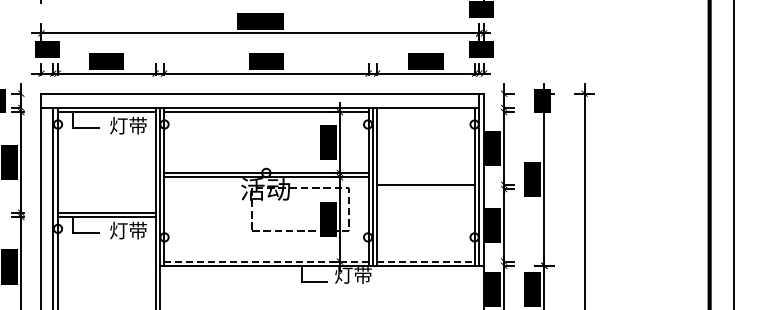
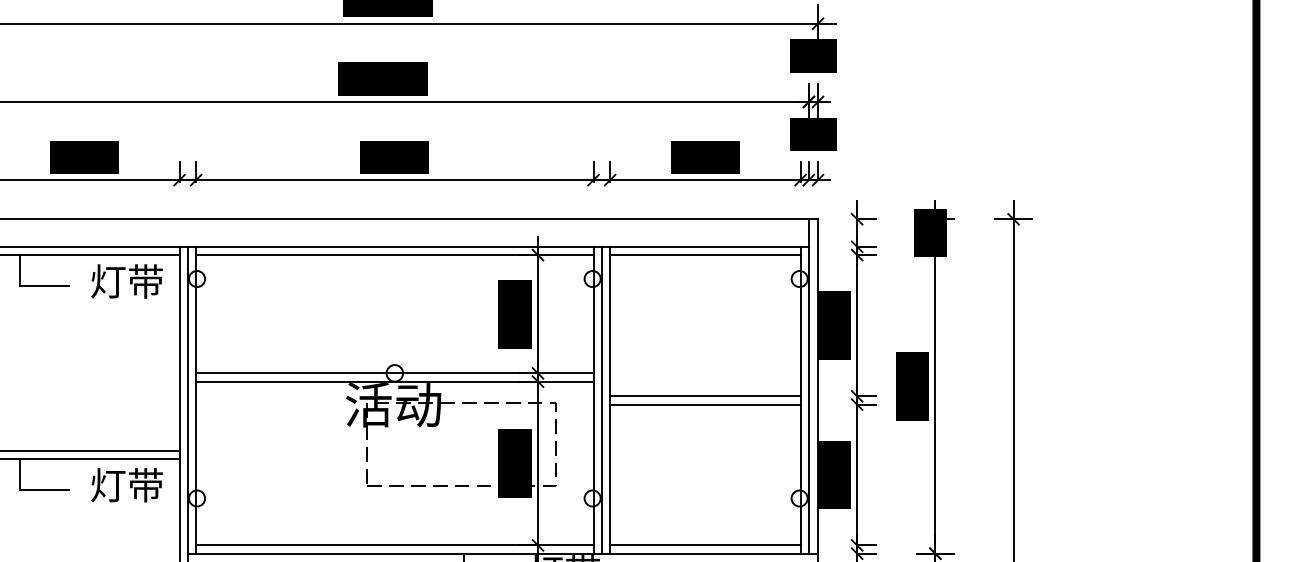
line: (426, 112) -> (706, 255), added
line: (426, 189) -> (706, 405), added
line: (266, 261) -> (395, 545), dashed -> solid
line: (426, 261) -> (706, 545), dashed -> solid

